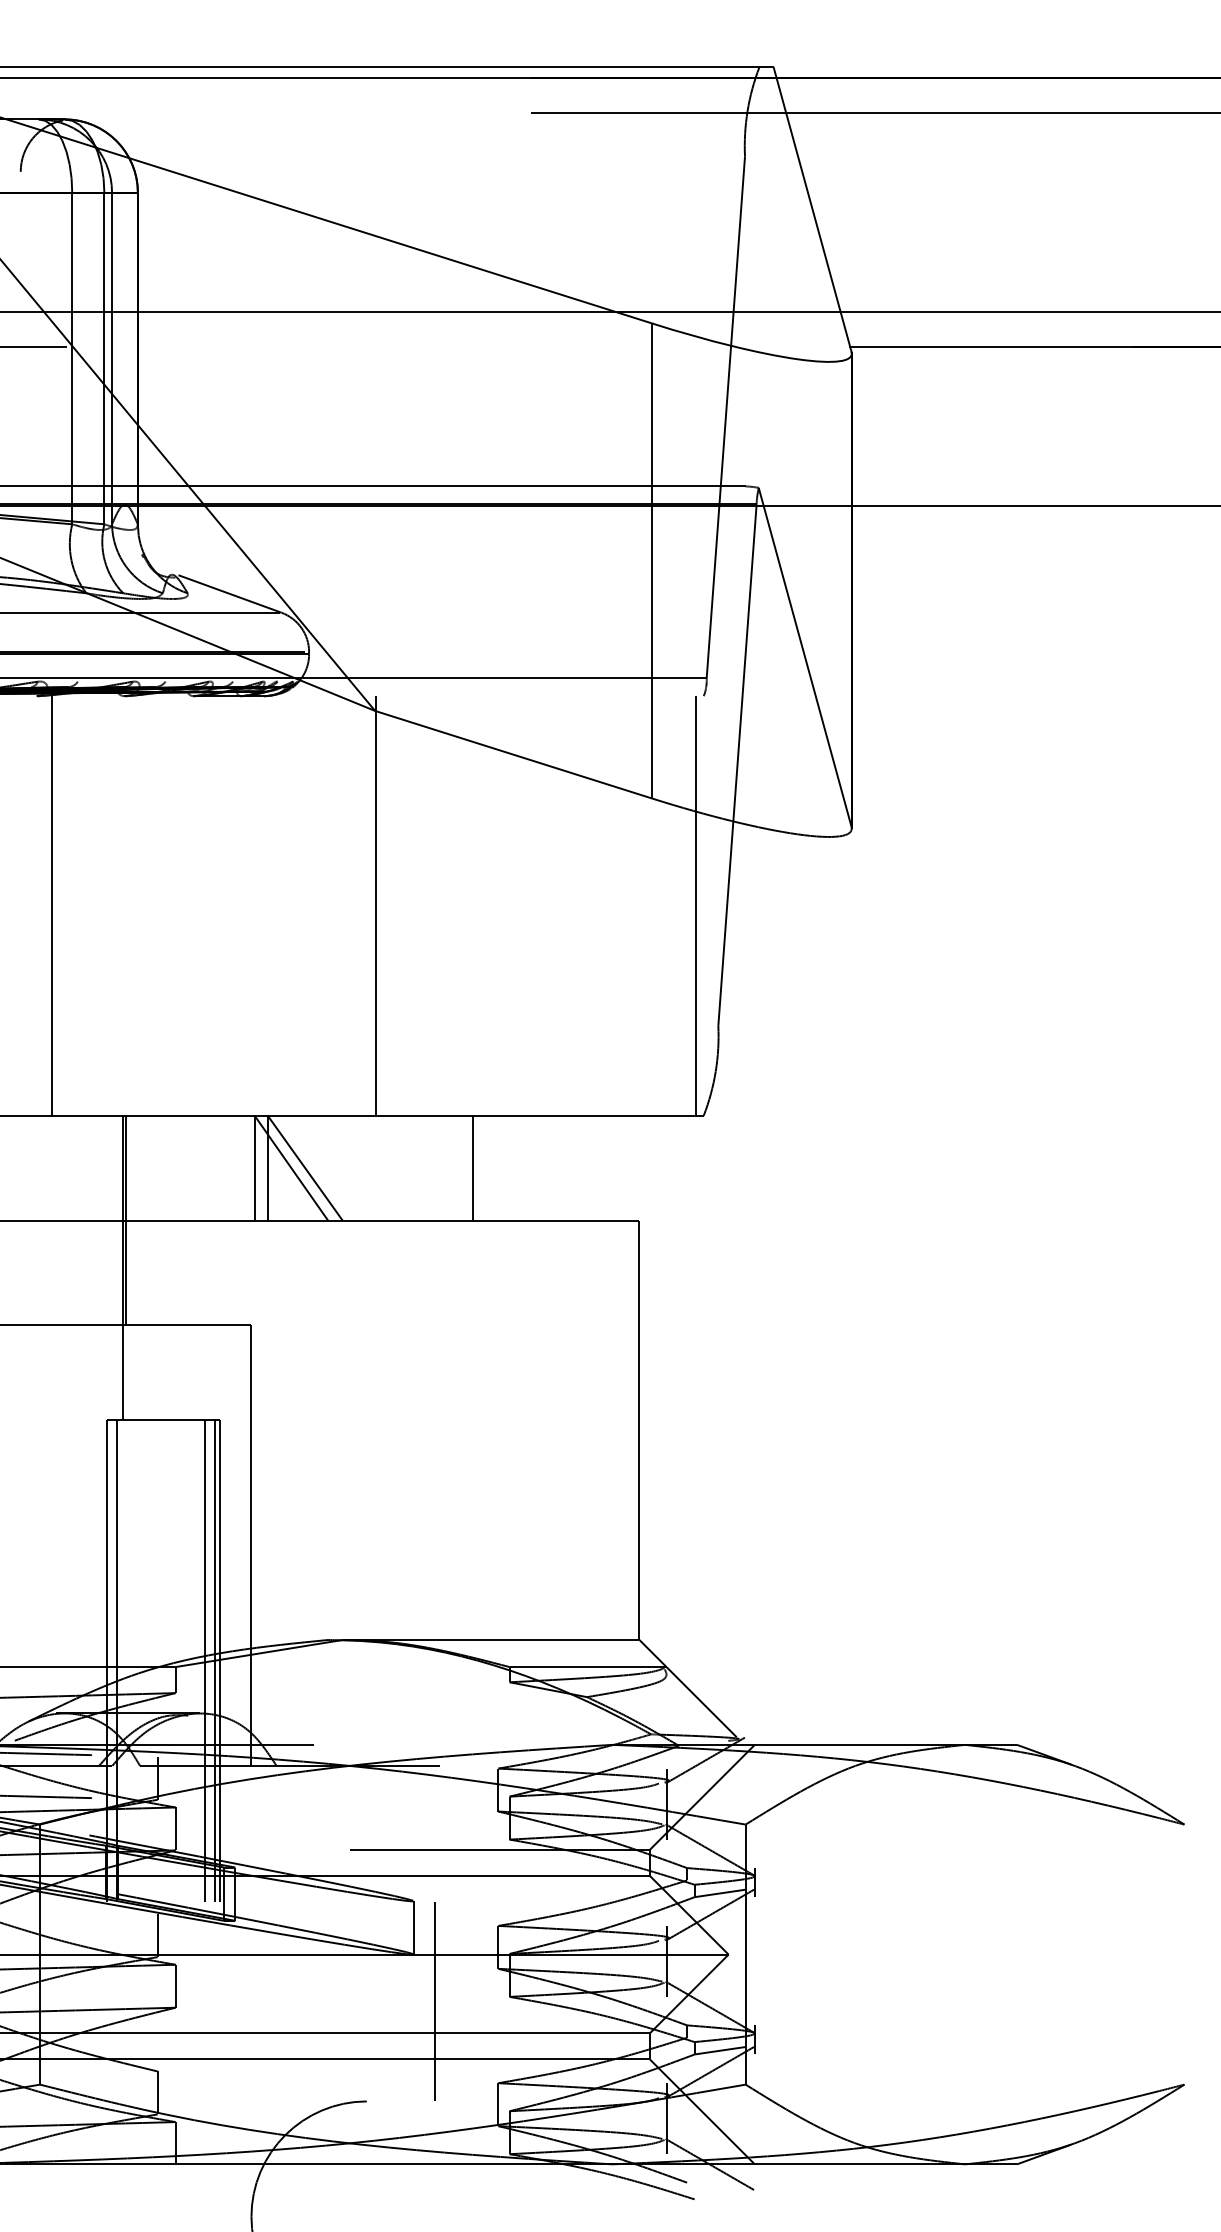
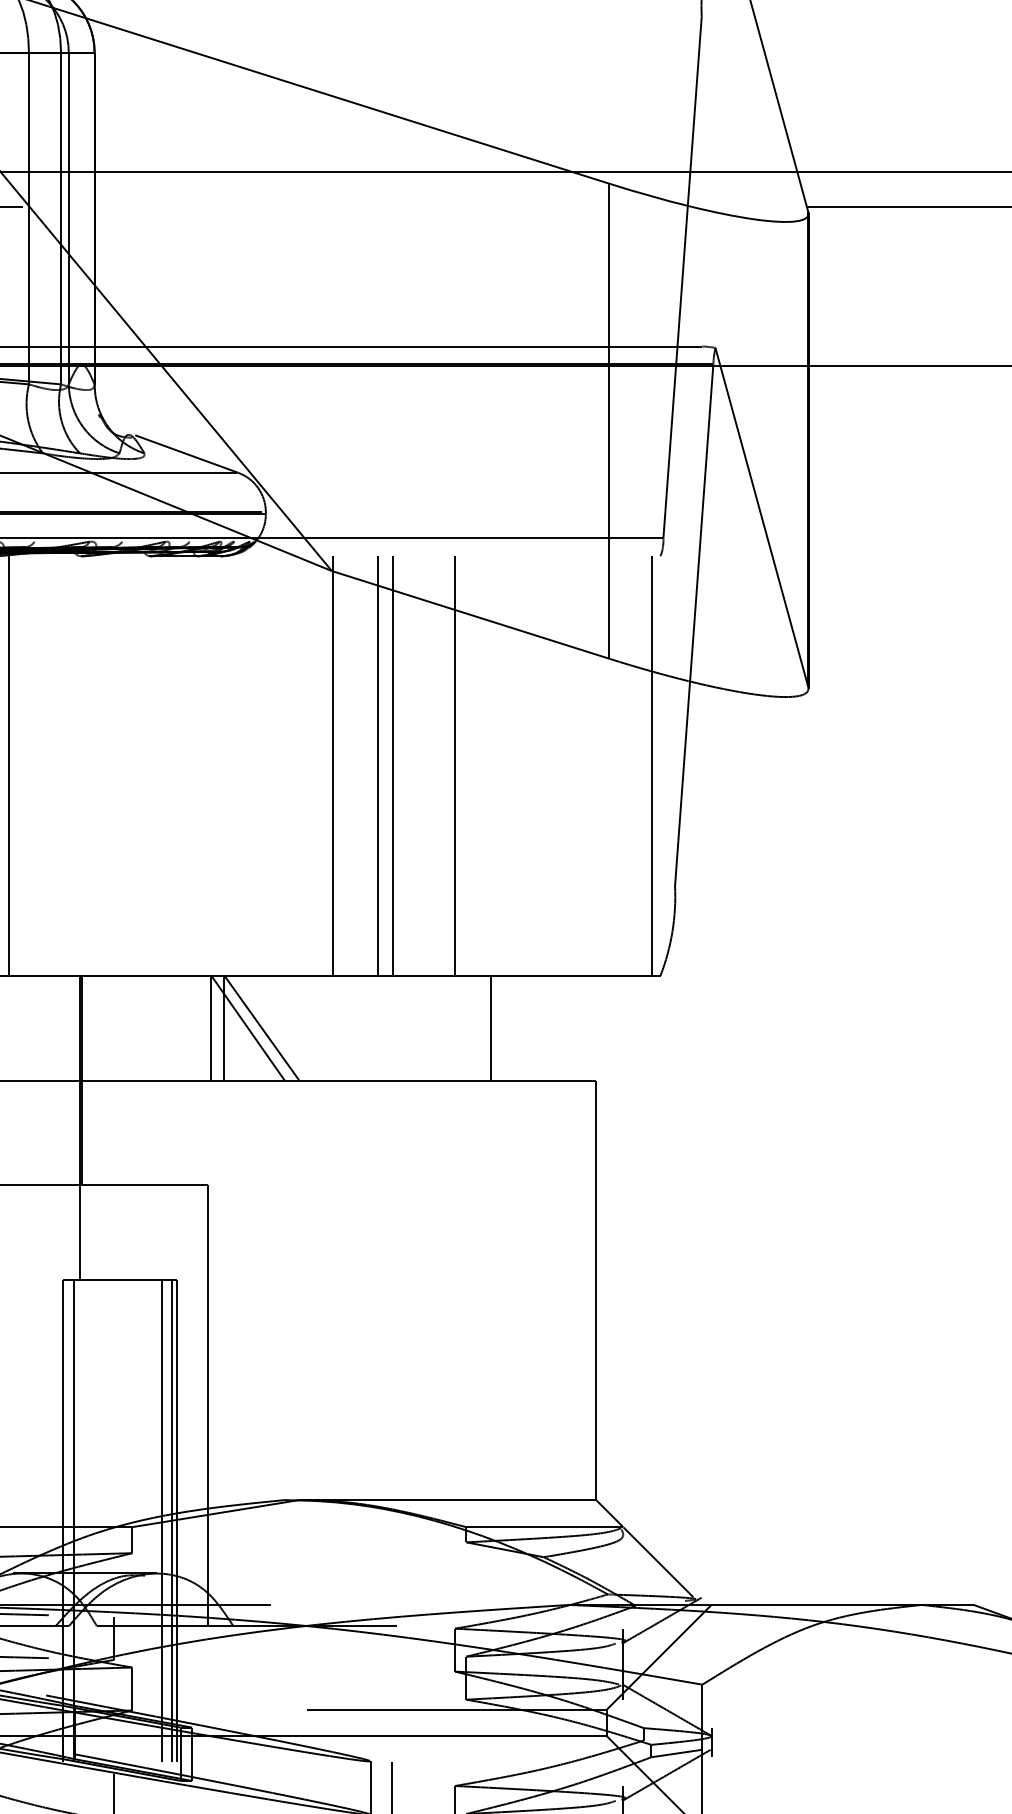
line: (421, 905) -> (378, 765), added
line: (436, 905) -> (393, 765), added
line: (498, 905) -> (455, 765), added
line: (472, 1167) -> (491, 1027), moved

